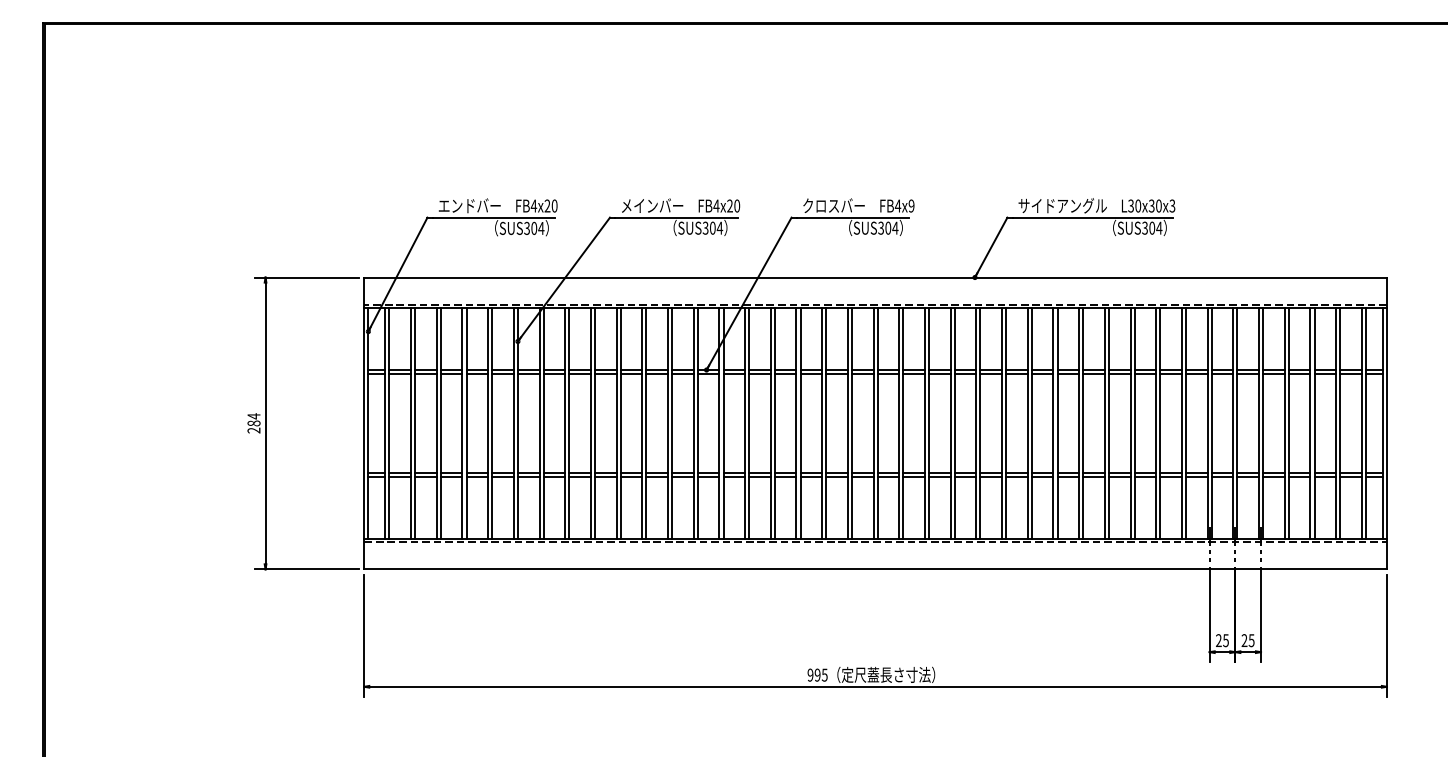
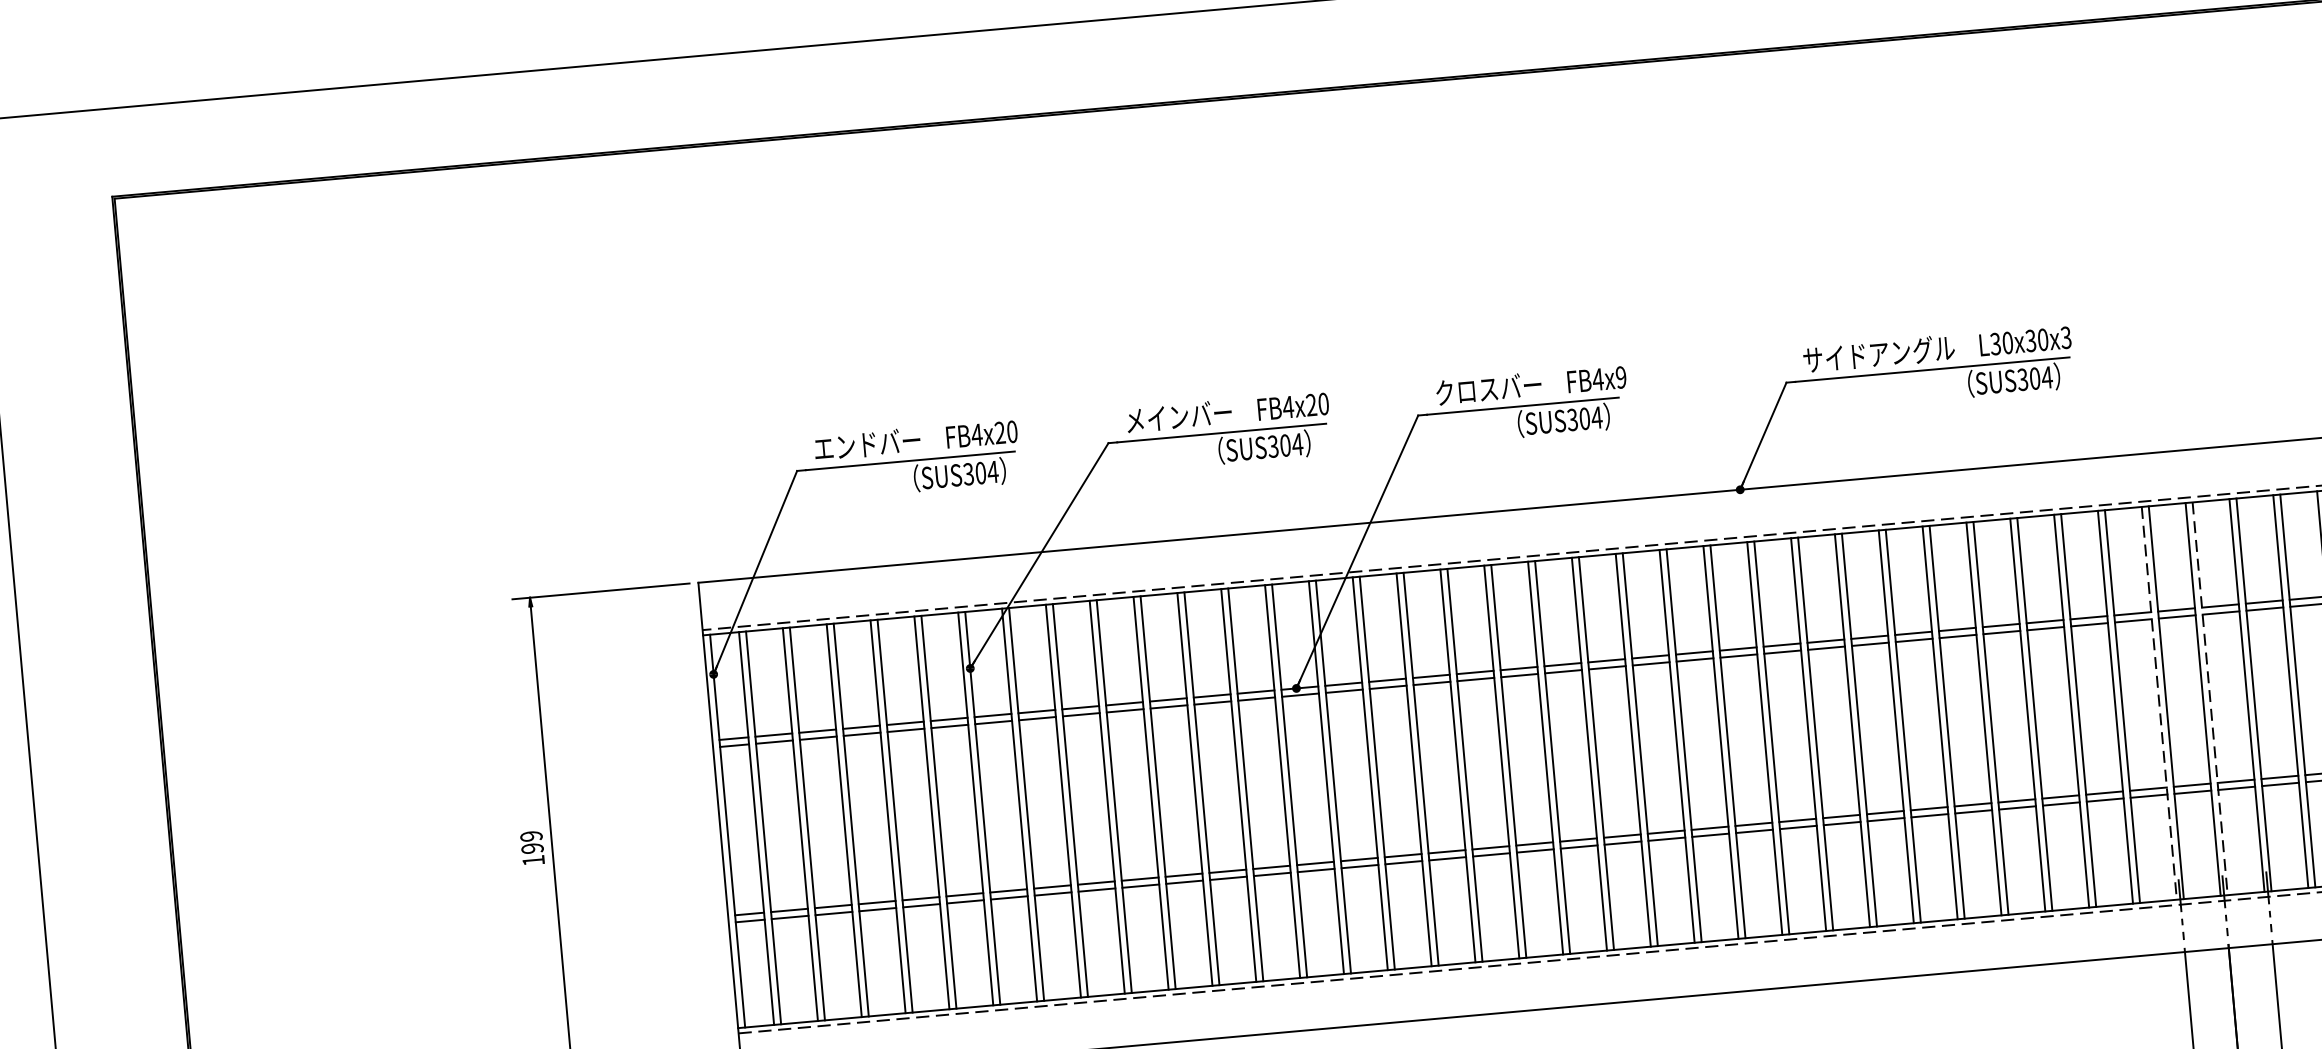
text: (253, 423) -> (531, 848), 284 -> 199
line: (1207, 423) -> (2159, 703), solid -> dashed
line: (1237, 423) -> (2210, 698), solid -> dashed

